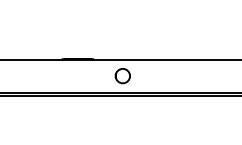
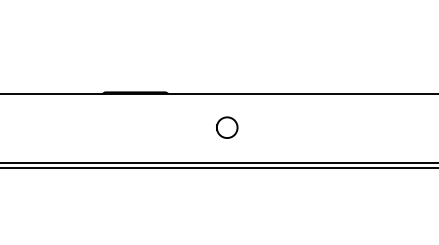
circle: (122, 76) -> (226, 128), size x0.7

